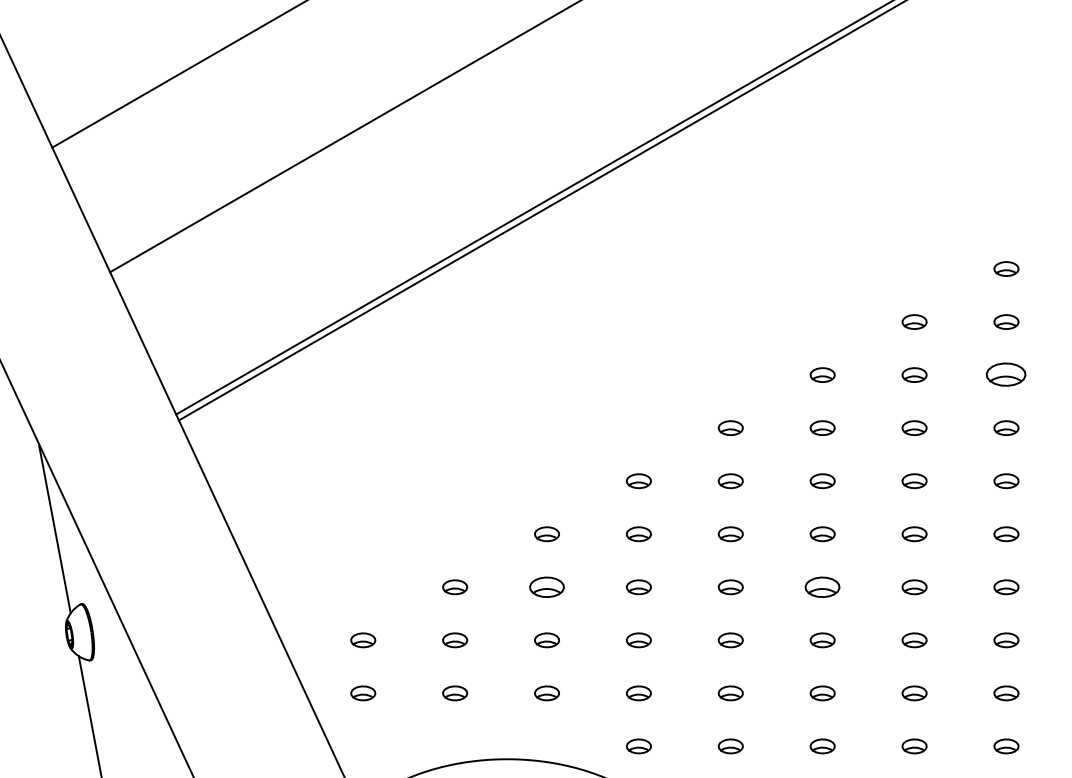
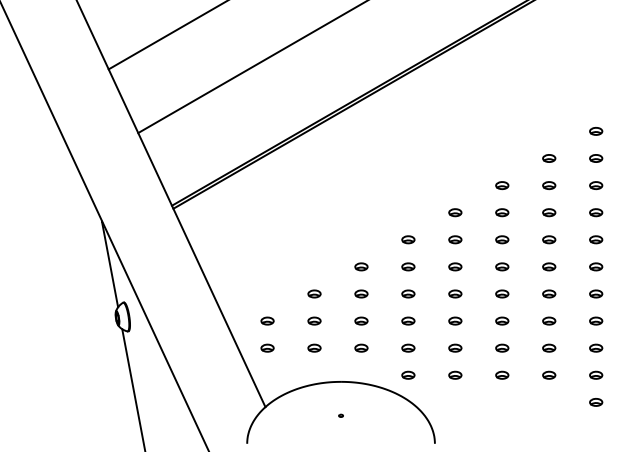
part: (1007, 374) -> (596, 185), size x0.62
part: (547, 586) -> (361, 293), size x0.71
part: (823, 586) -> (502, 293), size x0.71

